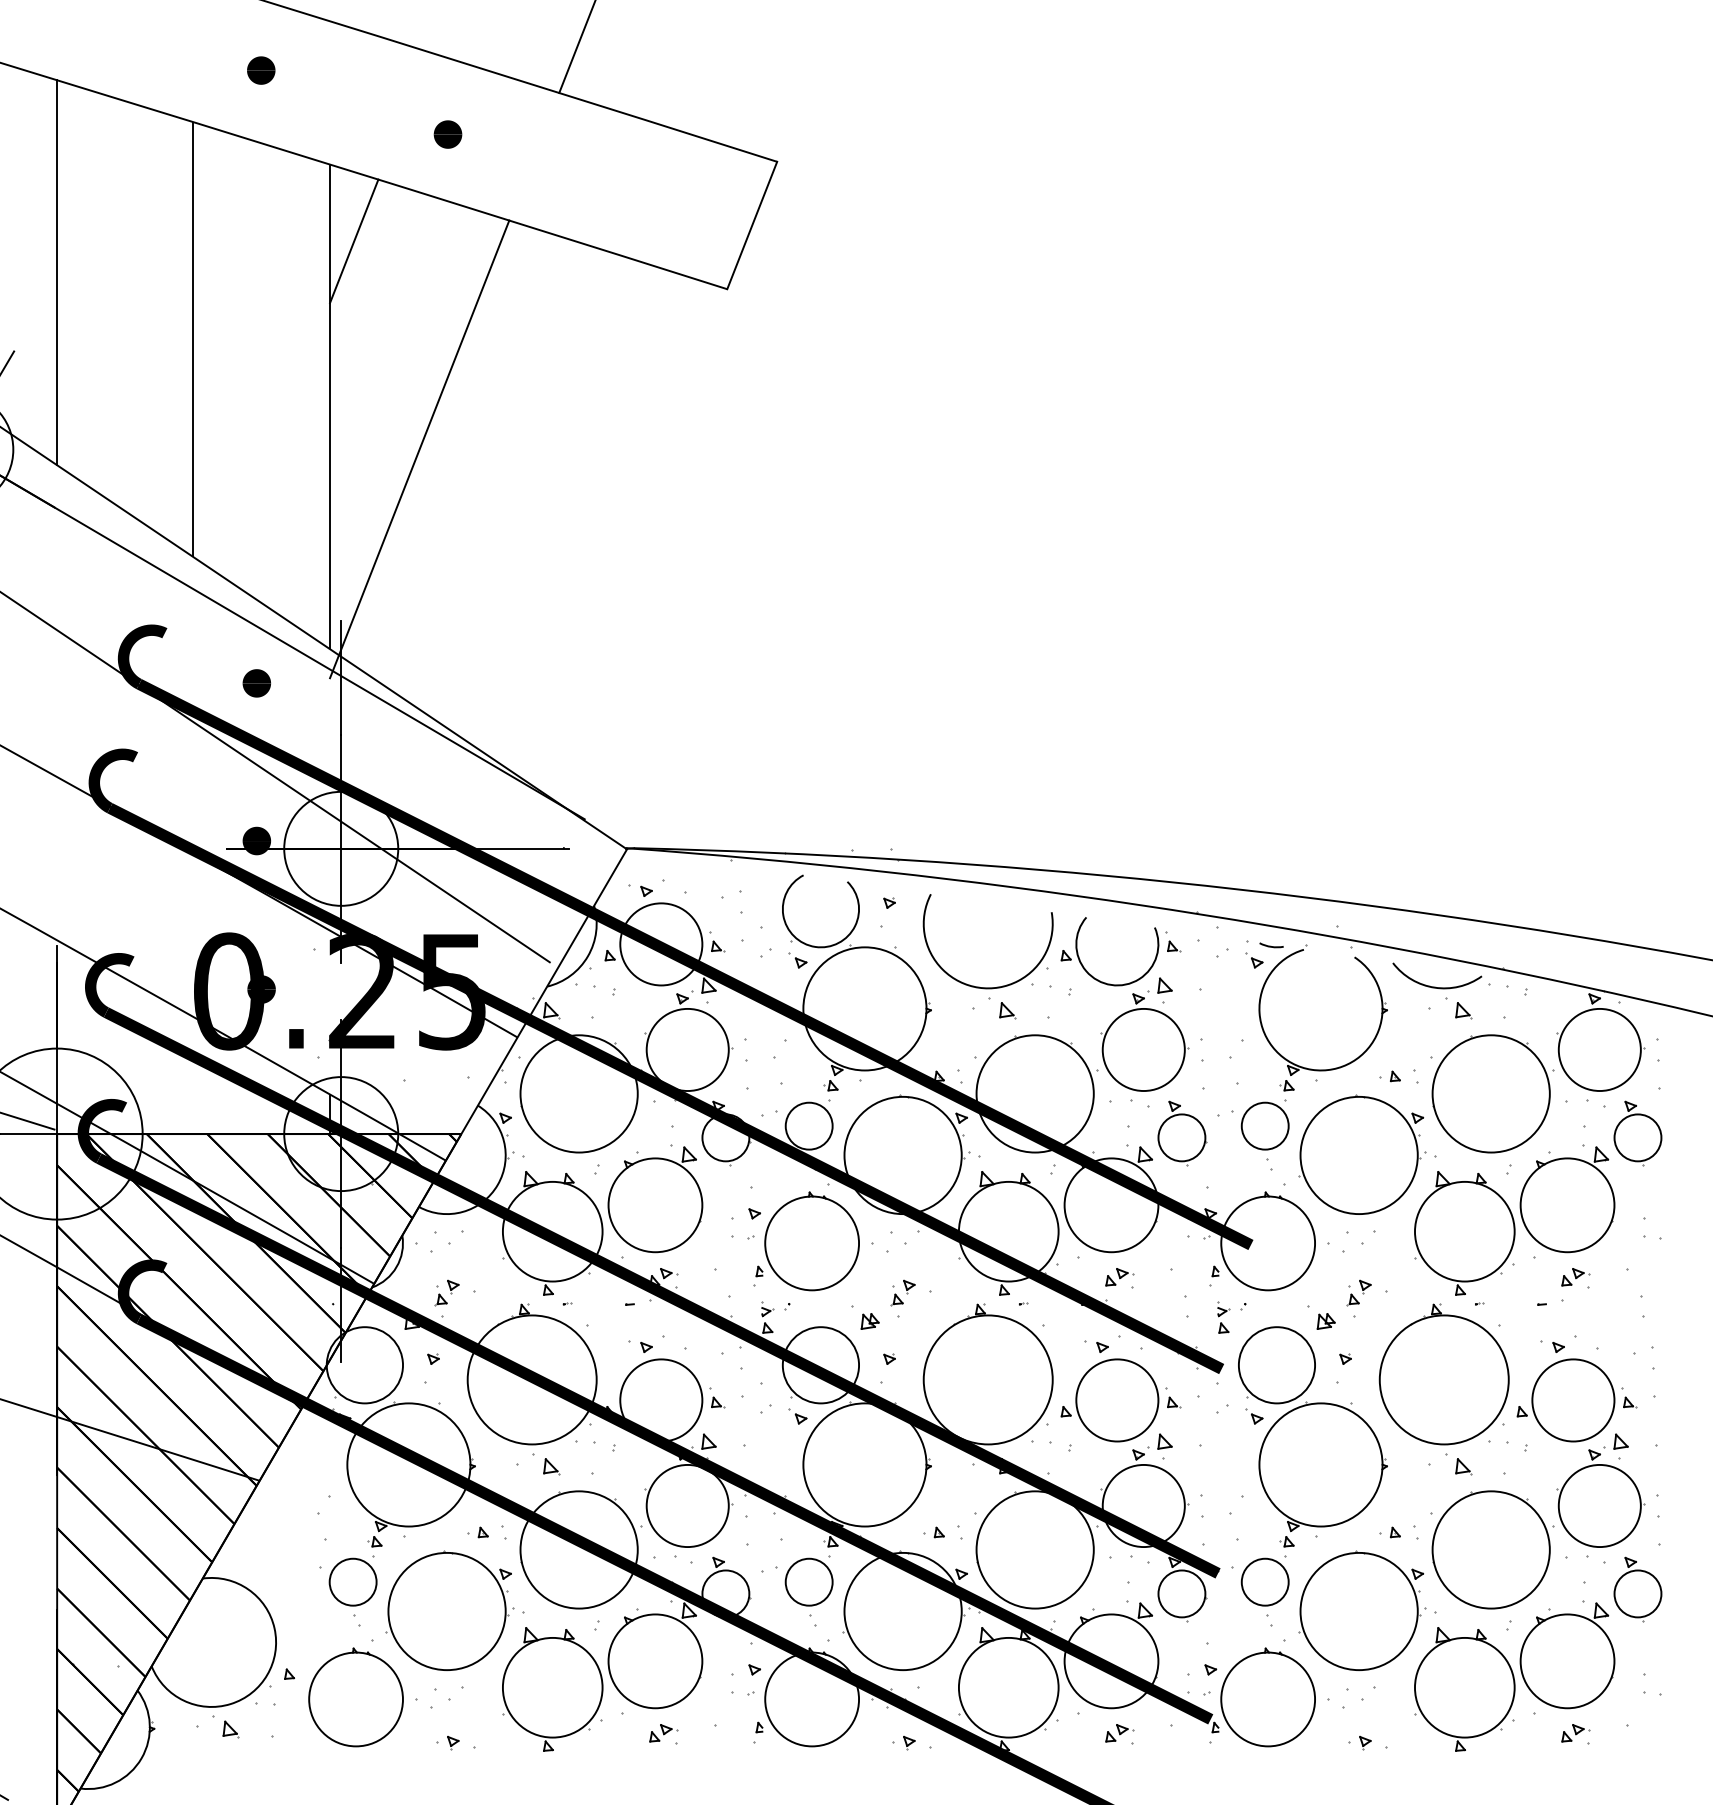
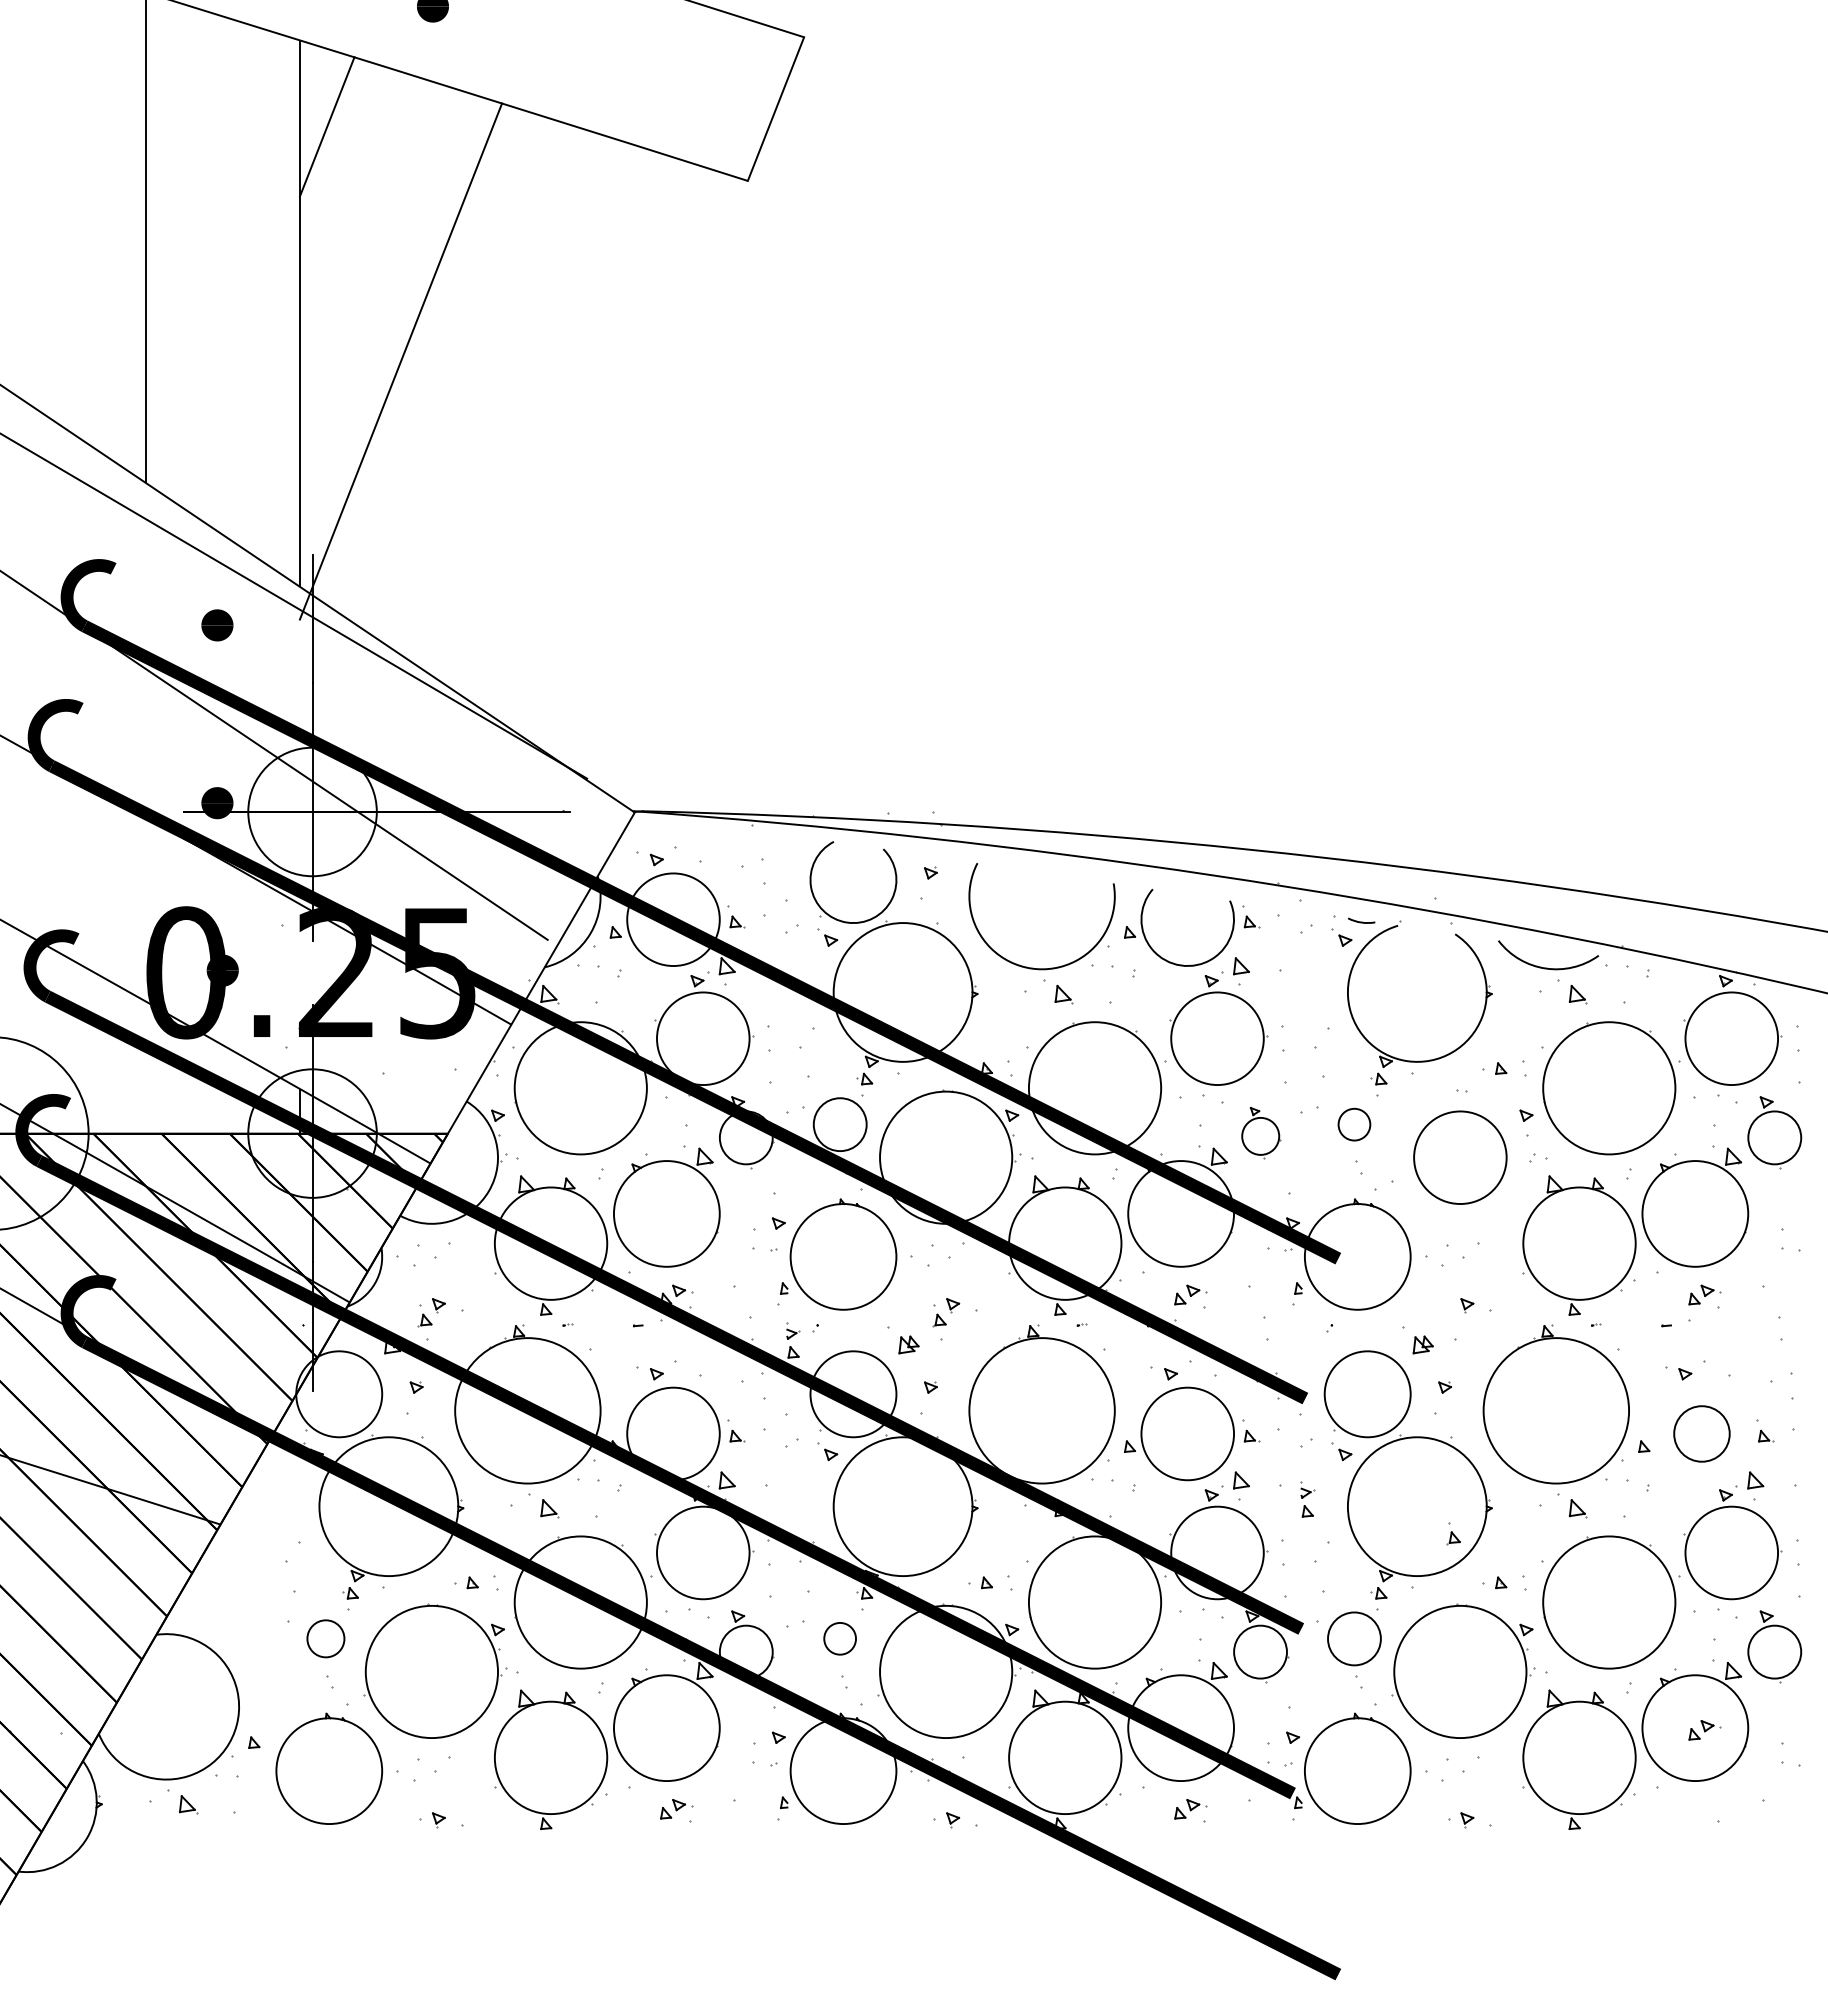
circle: (1264, 1125) -> (1353, 1123), size x0.6
part: (1182, 1133) -> (1261, 1132), size x0.7
circle: (1358, 1155) -> (1459, 1157), size x0.7
part: (1352, 1295) -> (1452, 1533), moved
part: (1223, 1317) -> (1307, 1499), moved
circle: (1573, 1400) -> (1702, 1434), size x0.6
circle: (352, 1581) -> (325, 1638), size x0.7
circle: (808, 1581) -> (839, 1638), size x0.6
part: (1575, 1733) -> (1704, 1730), moved

